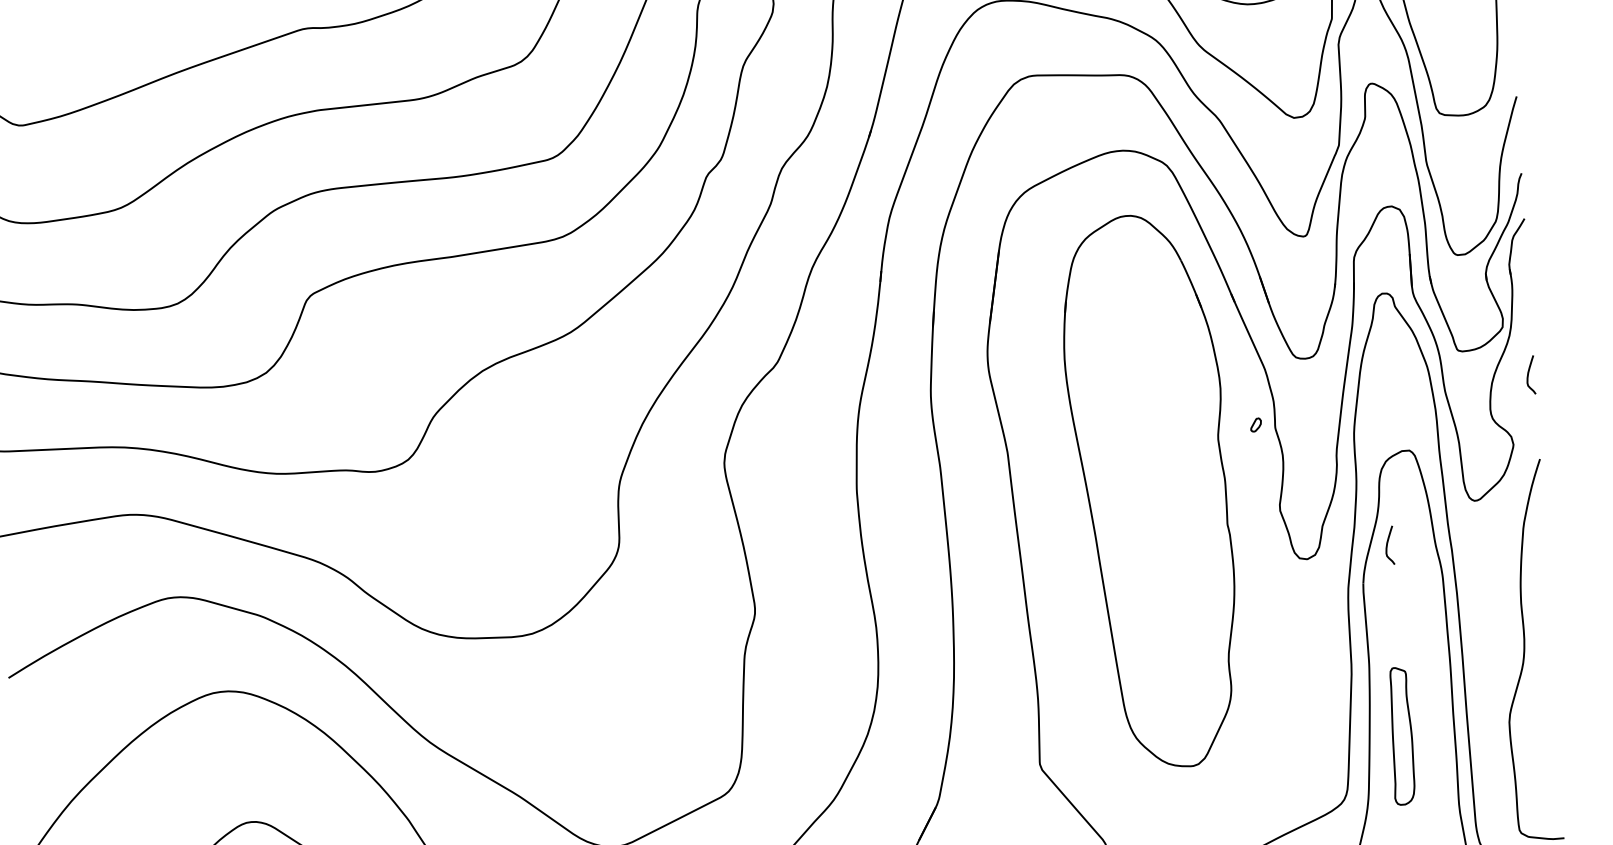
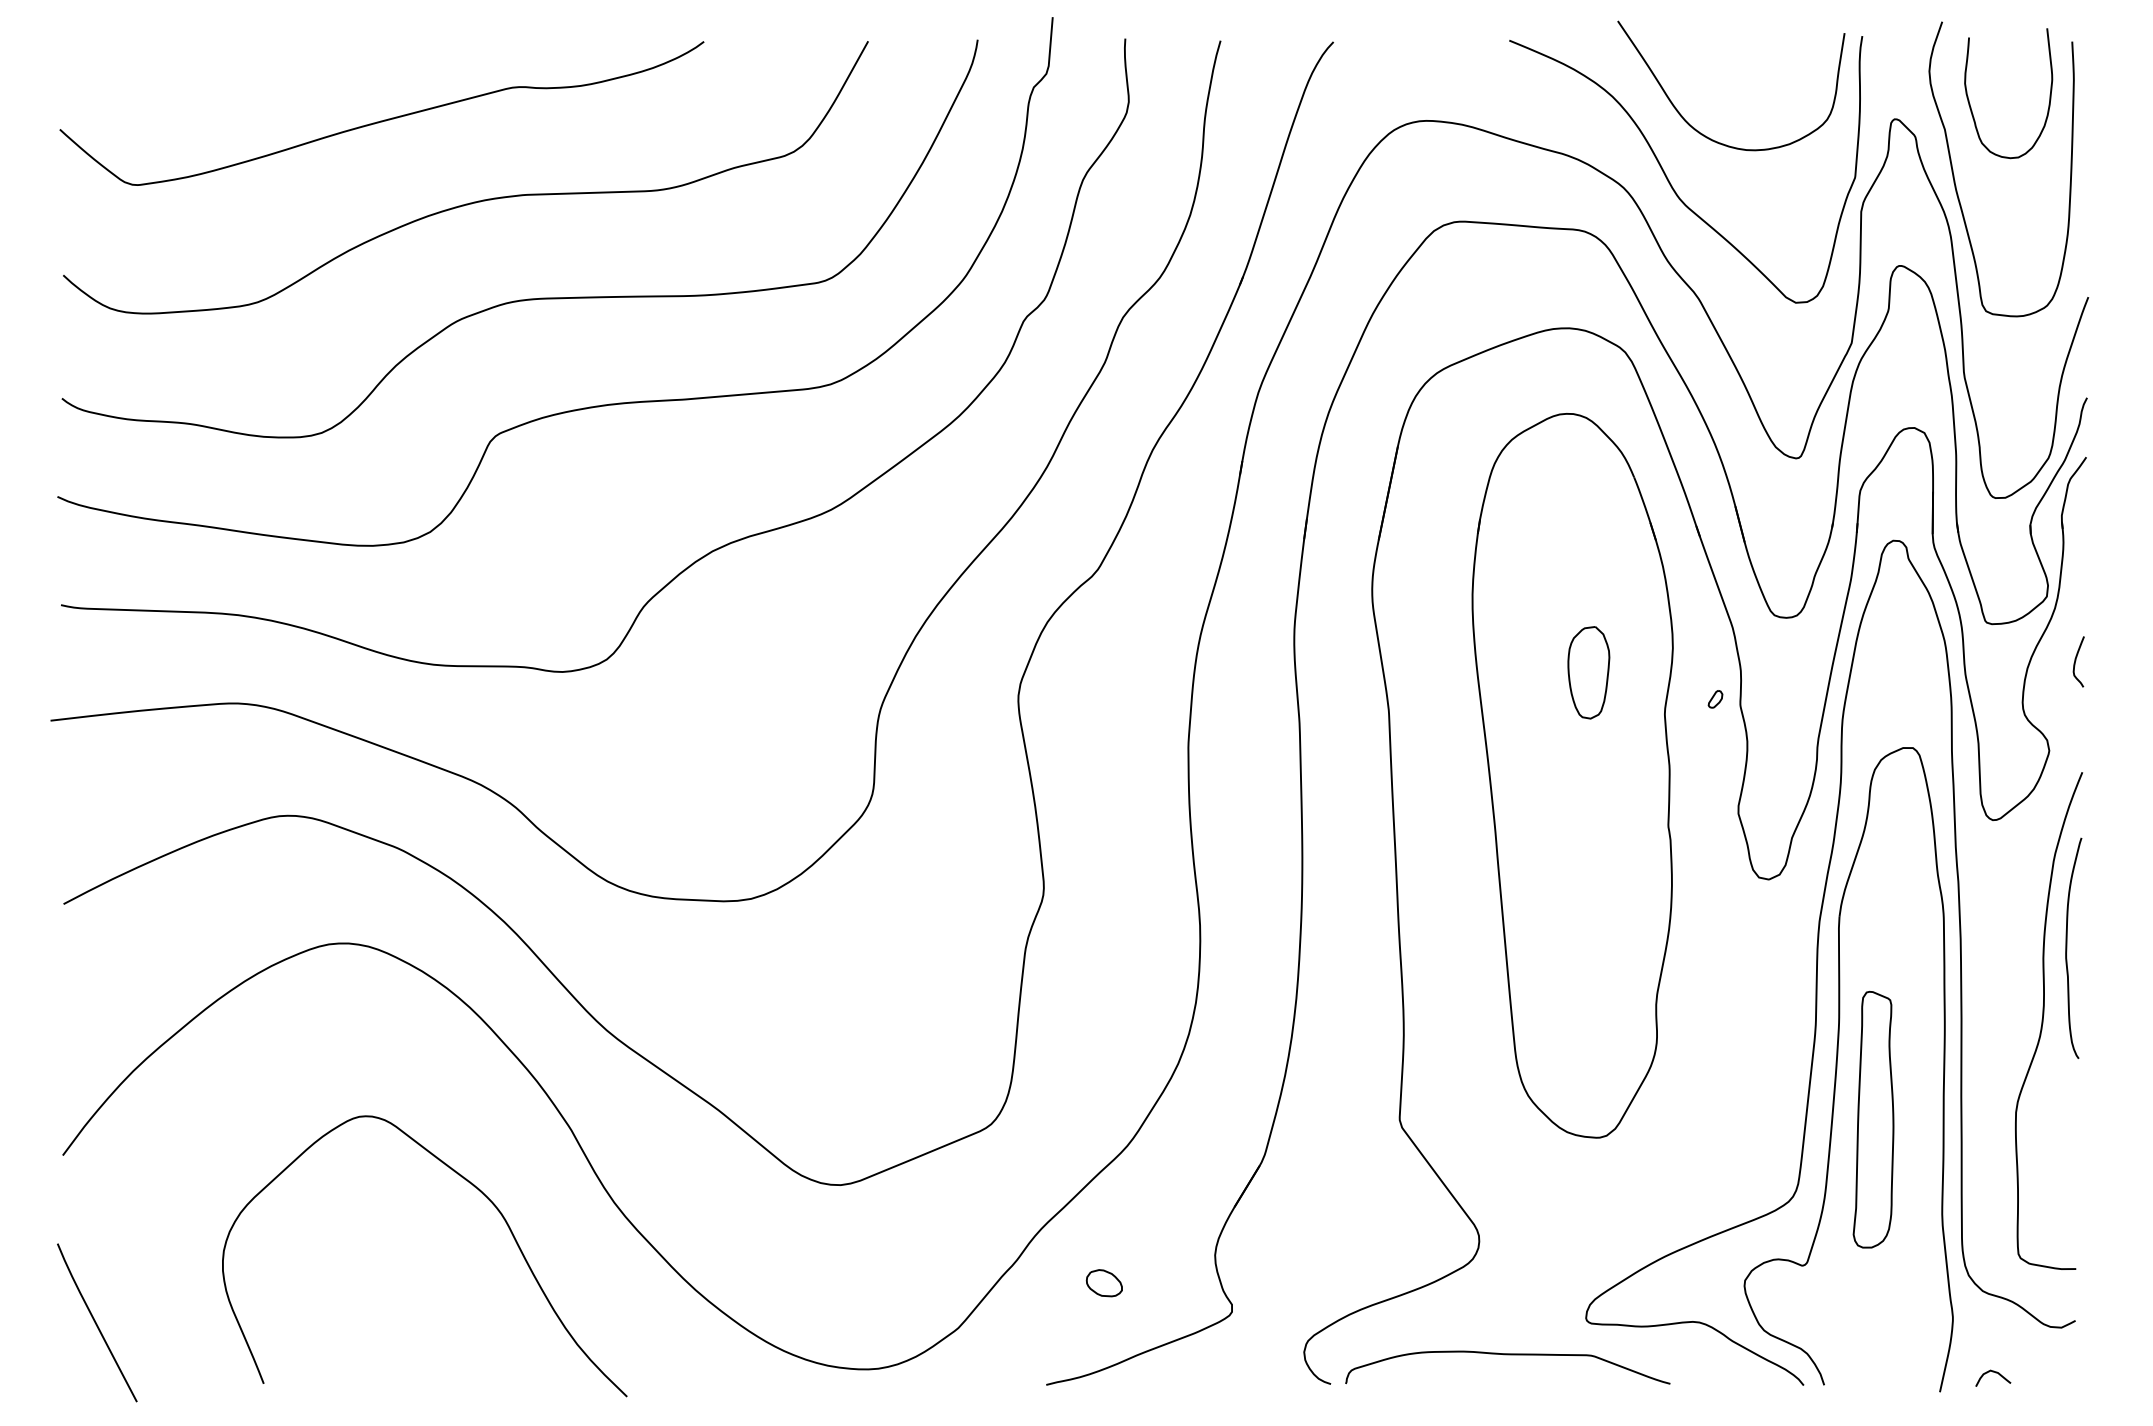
part: (1157, 411) -> (1588, 672), added
curve: (1387, 544) -> (1875, 868), removed
curve: (1538, 593) -> (2067, 947), added
part: (1401, 736) -> (1873, 1119), size x1.43

